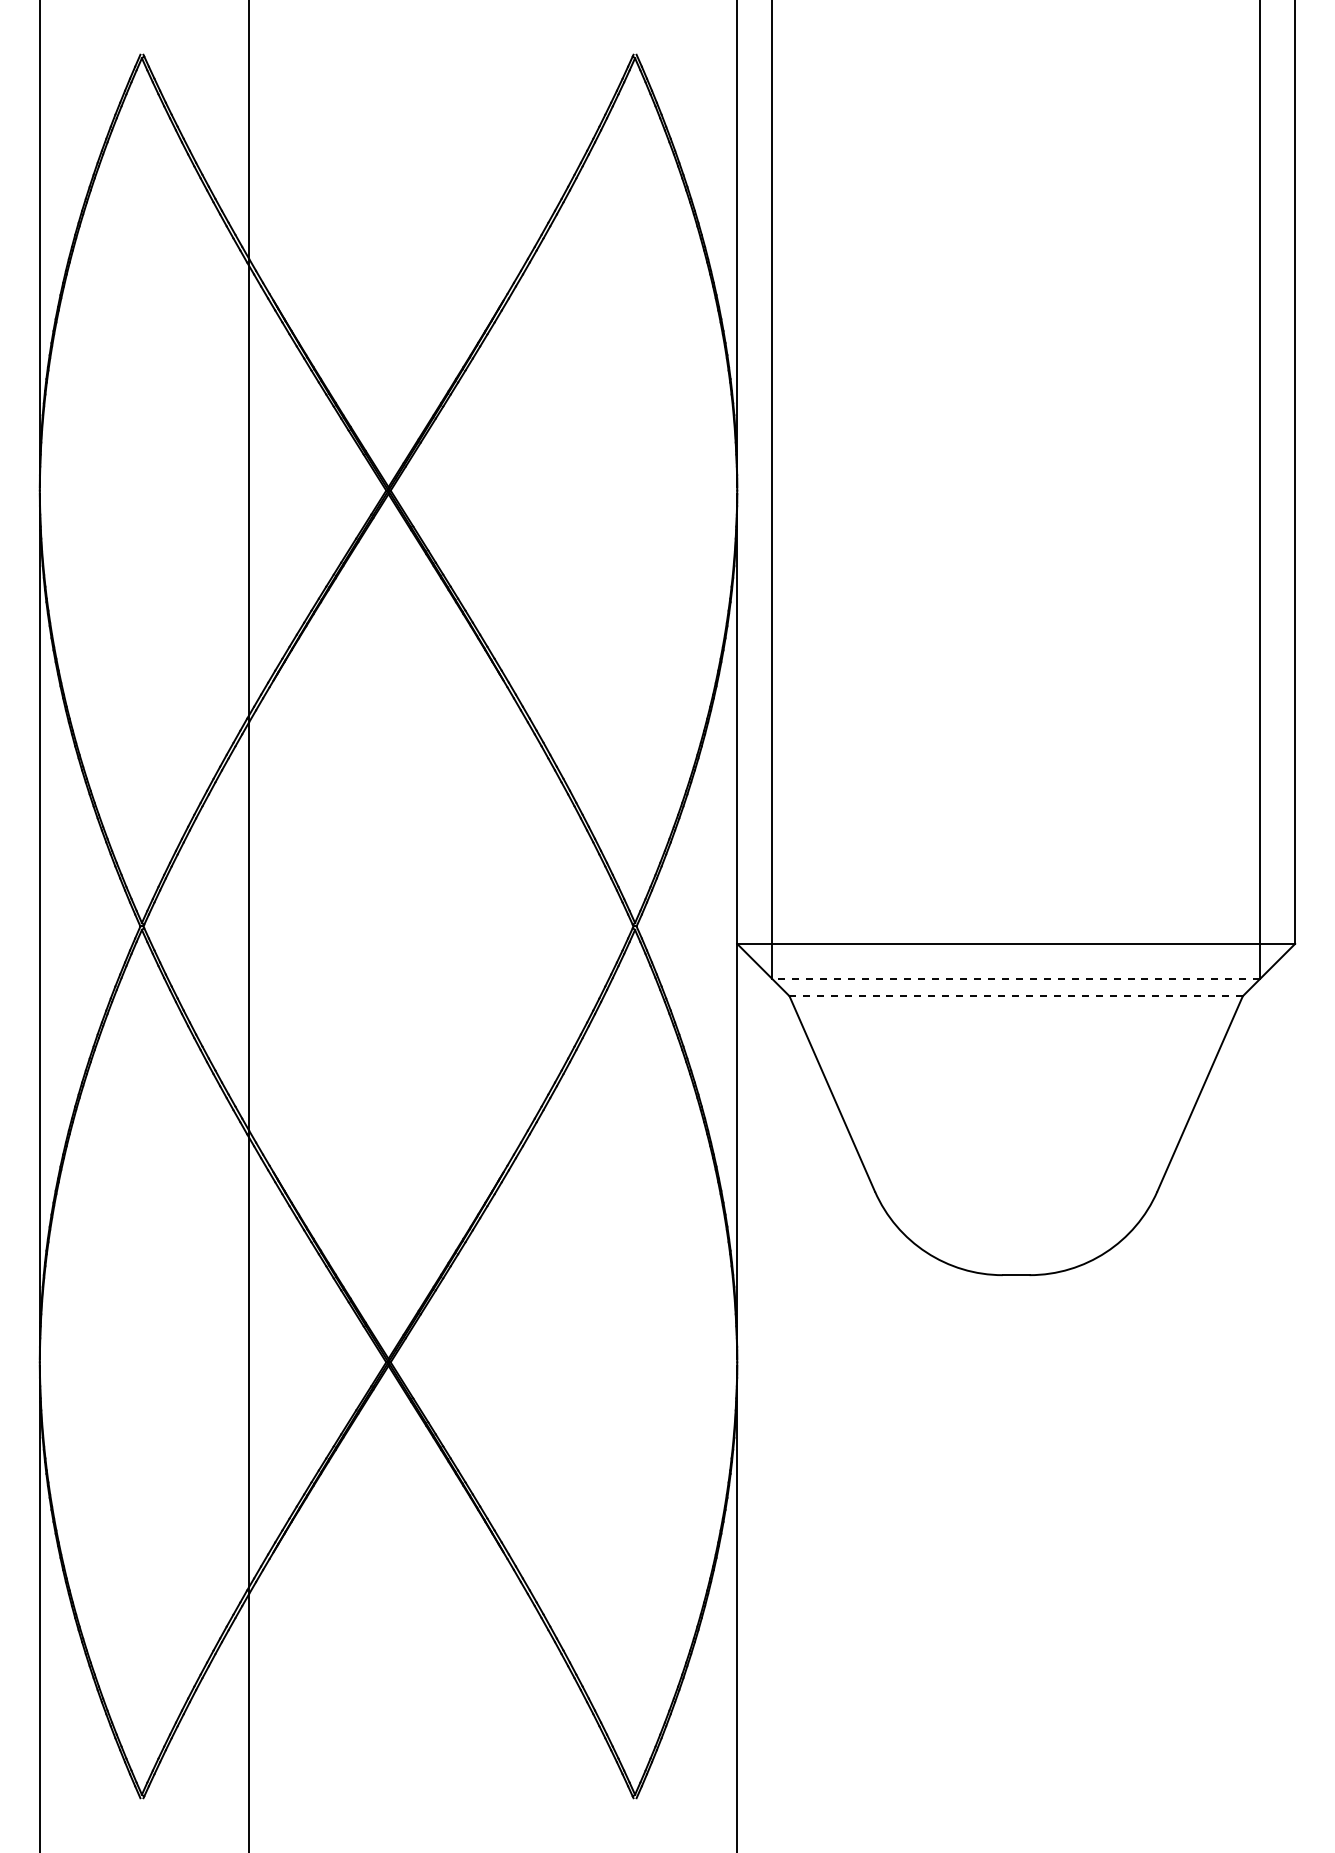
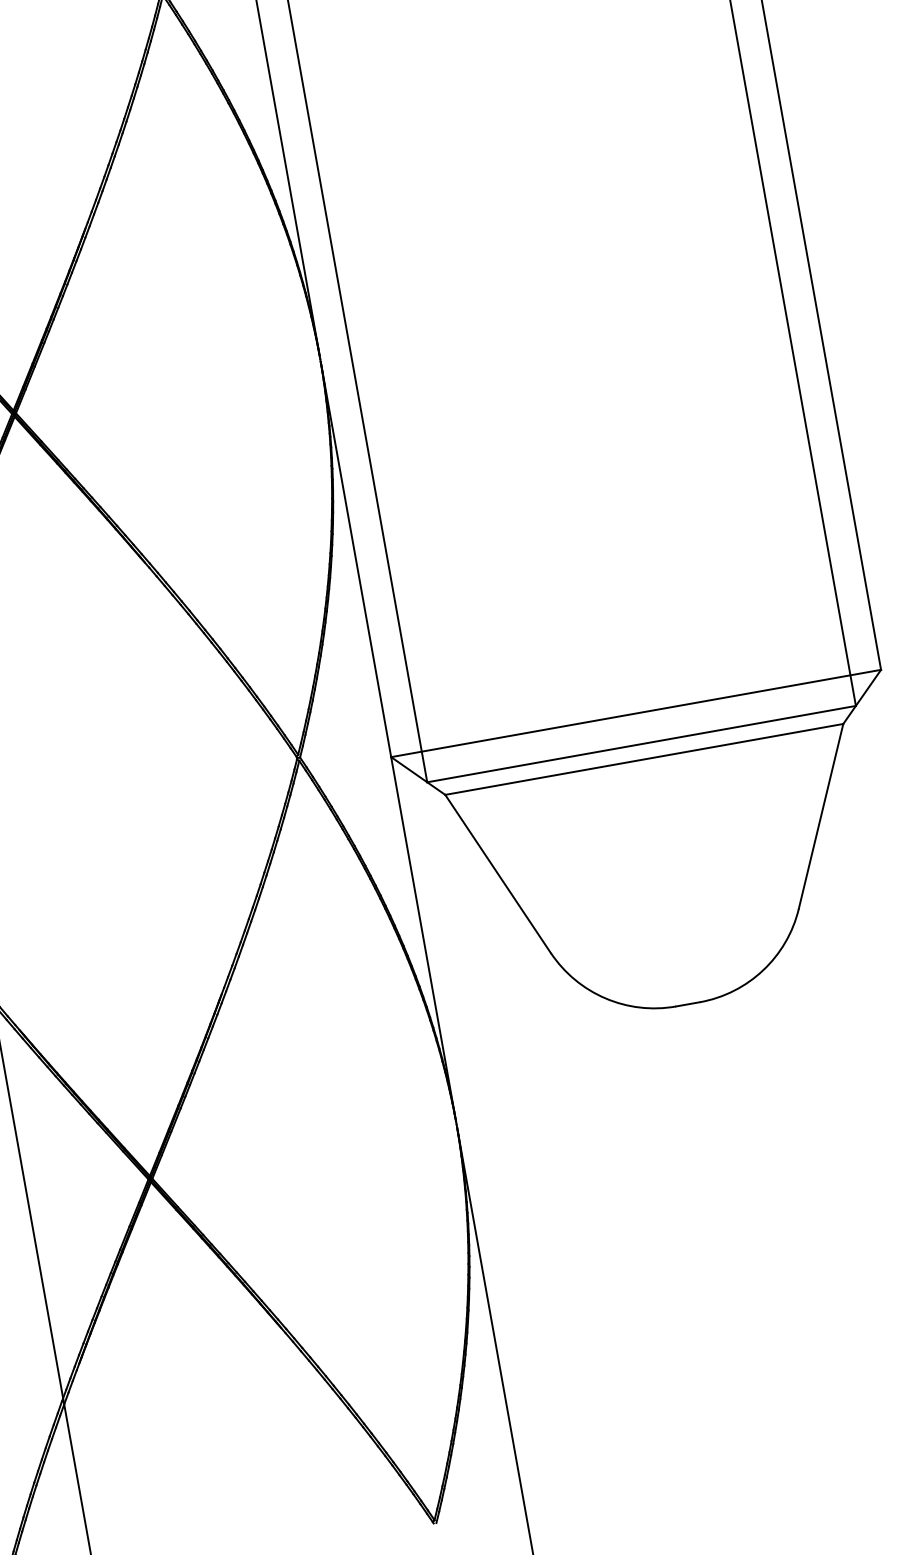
line: (1015, 978) -> (640, 743), dashed -> solid
line: (1016, 996) -> (644, 759), dashed -> solid

